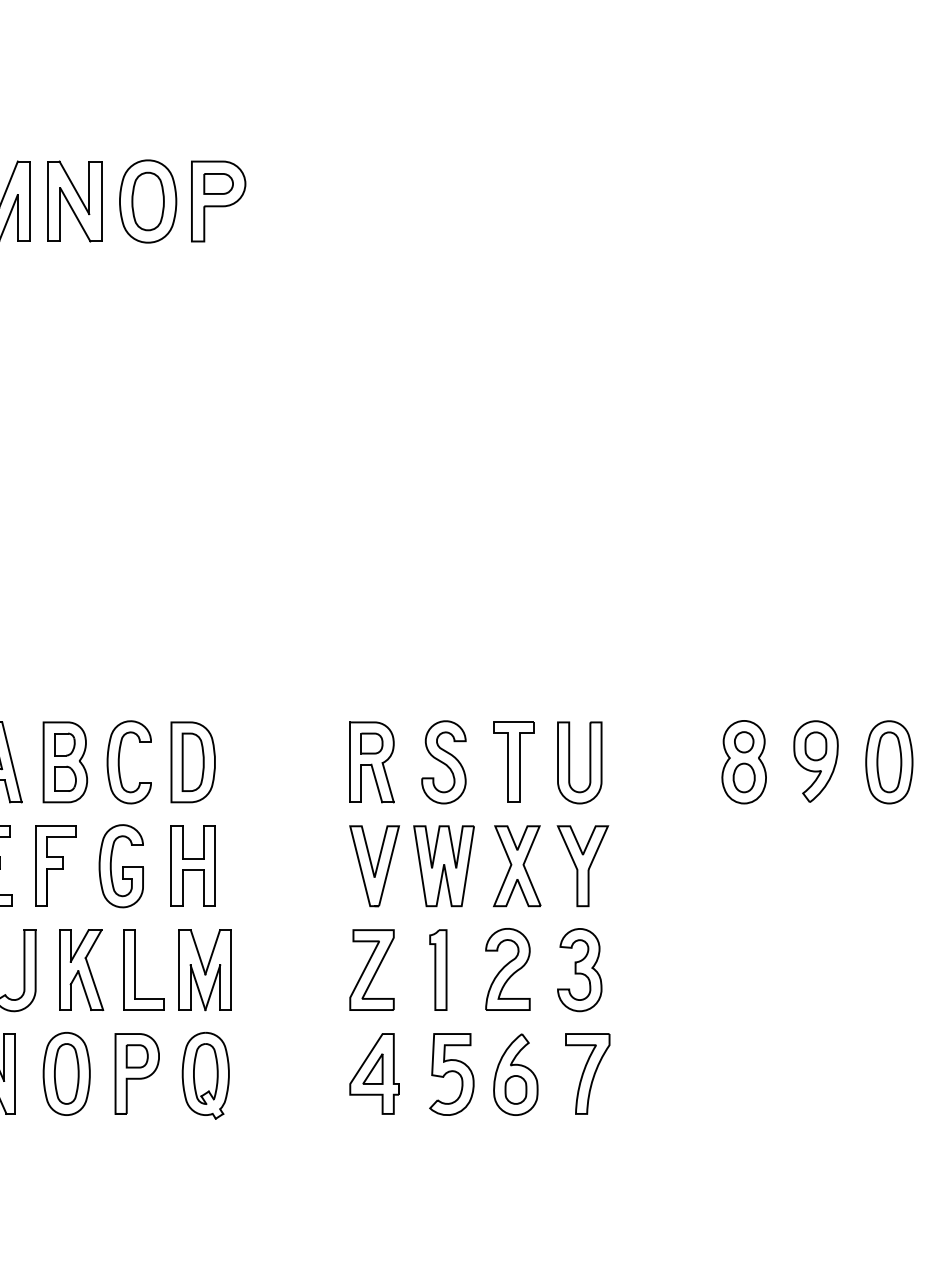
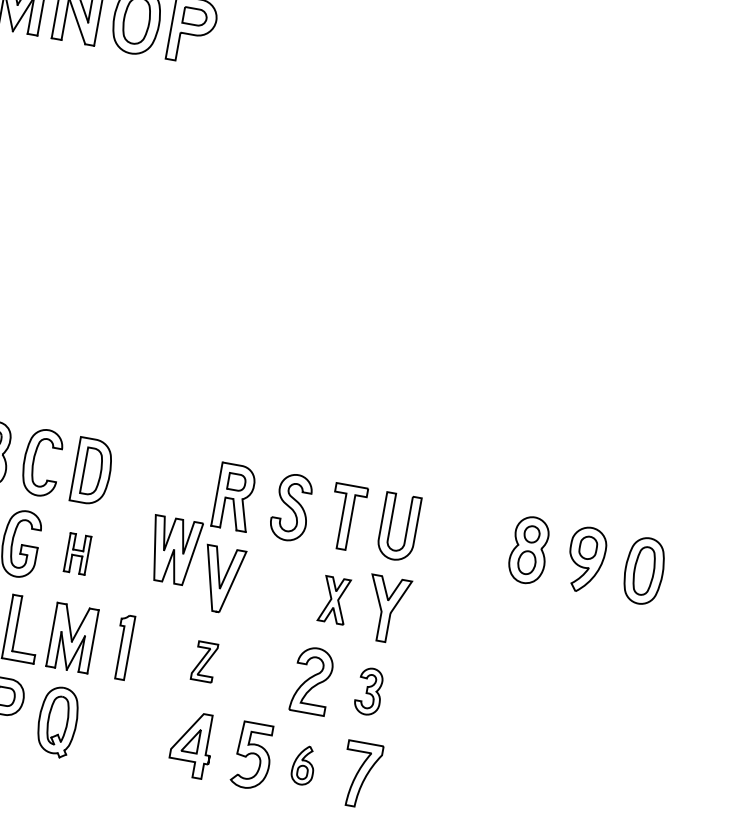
part: (192, 865) -> (77, 553), size x0.6
part: (443, 866) -> (173, 551), moved
part: (517, 866) -> (334, 600), size x0.7
part: (371, 969) -> (204, 661), size x0.6
part: (438, 969) -> (123, 646), moved
part: (579, 970) -> (368, 691), size x0.7
part: (515, 1074) -> (303, 765), size x0.6

